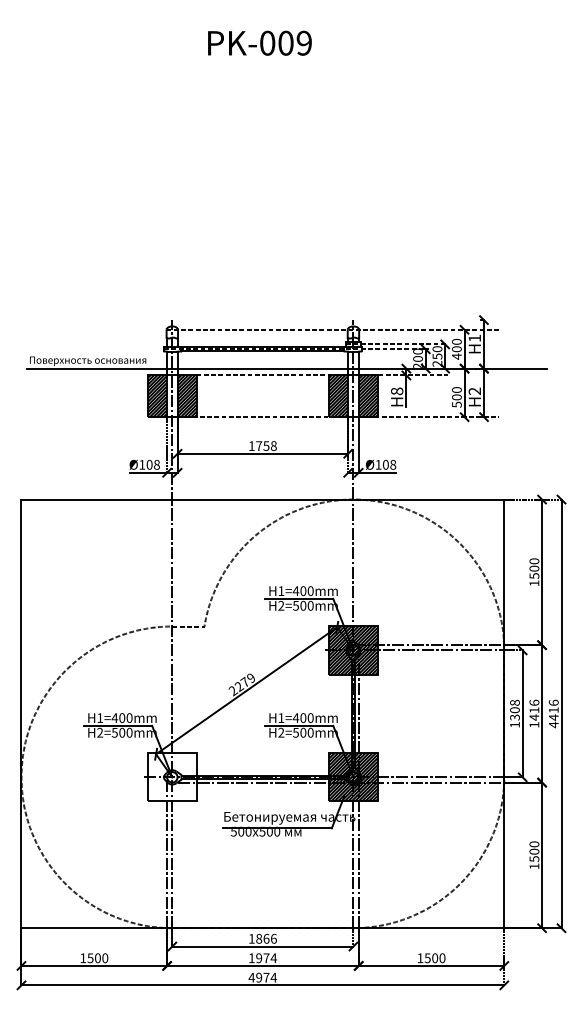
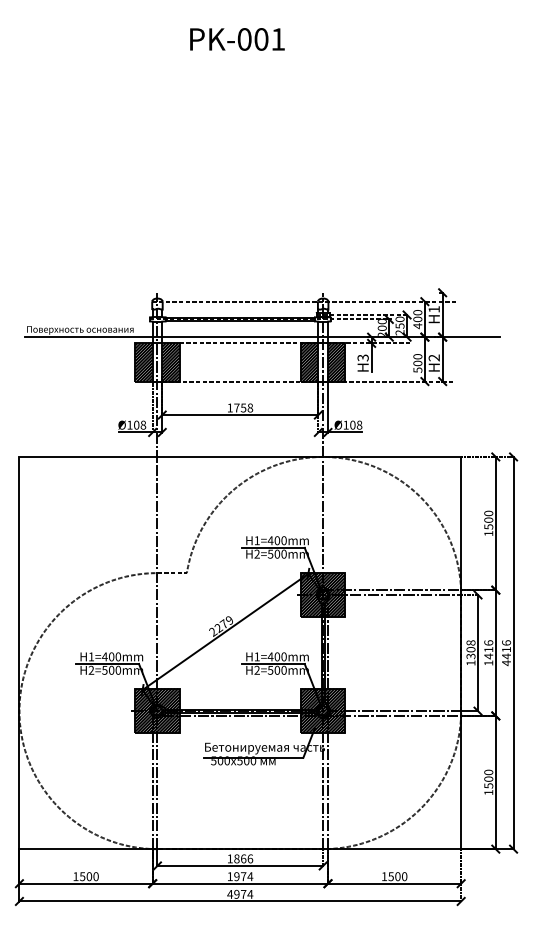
text: (304, 43) -> (278, 39), PK-009 -> PK-001
text: (396, 390) -> (362, 357), H8 -> H3
hatch: (172, 776) -> (157, 710), added

